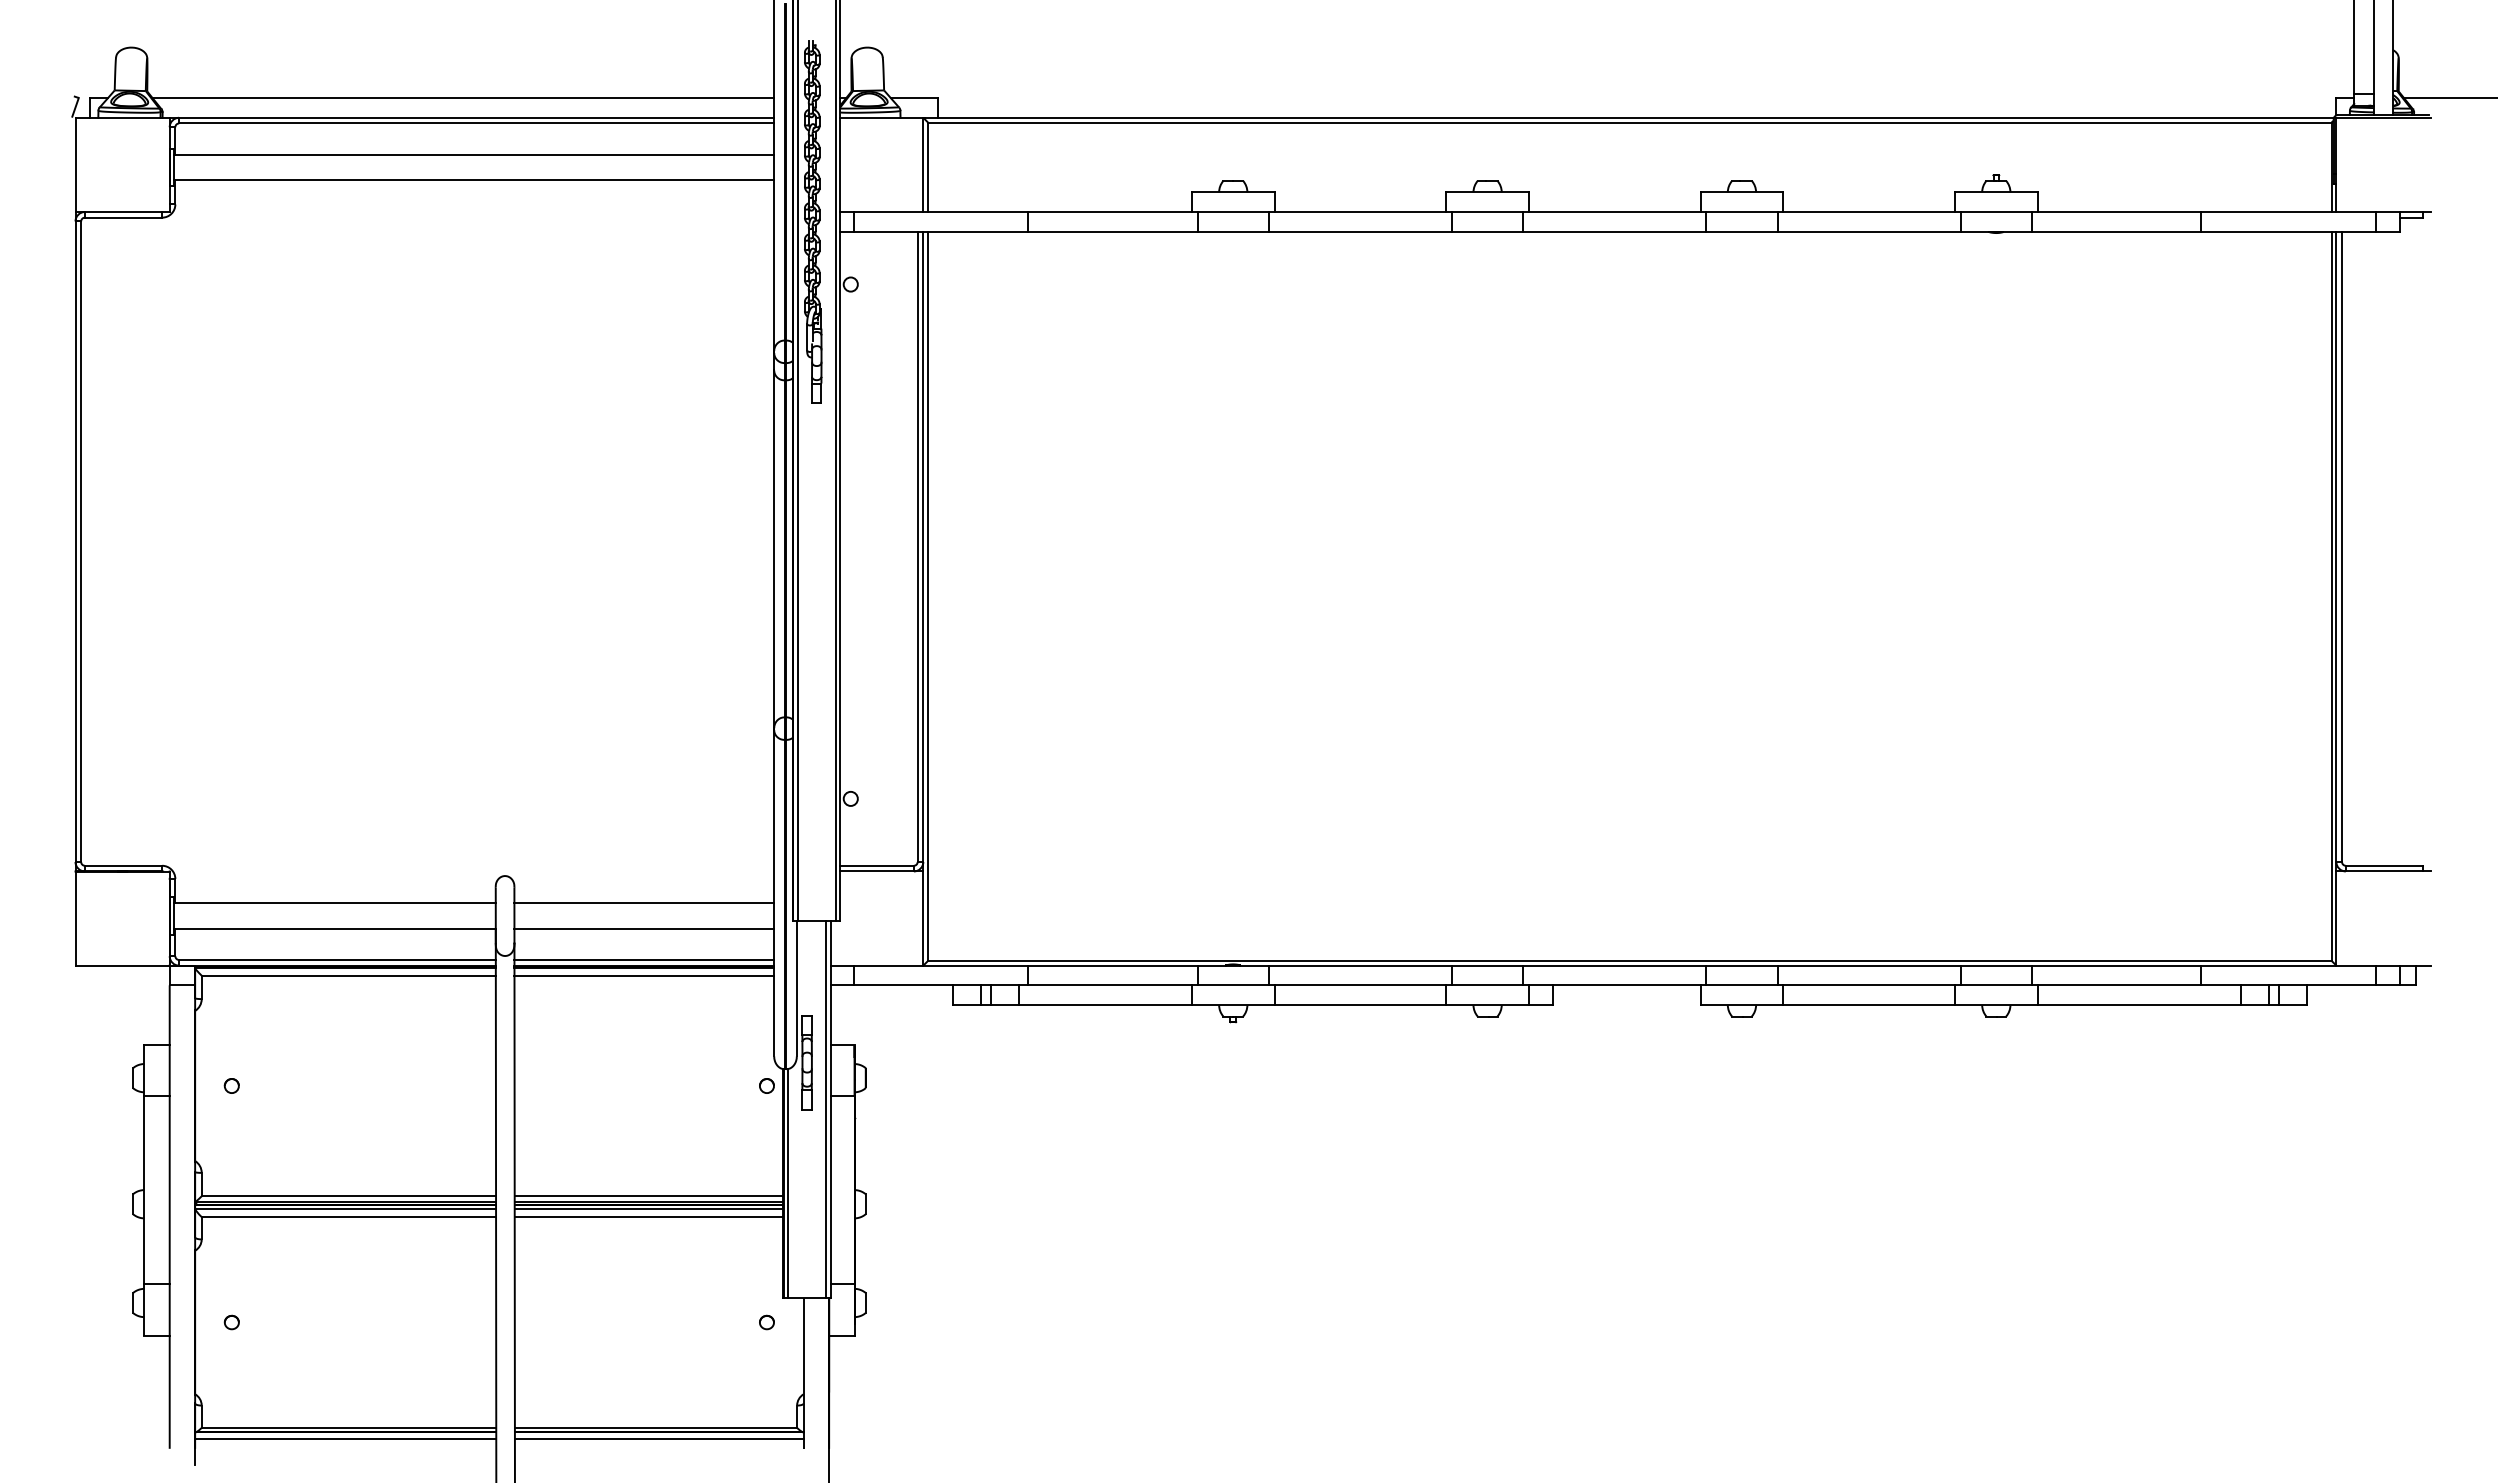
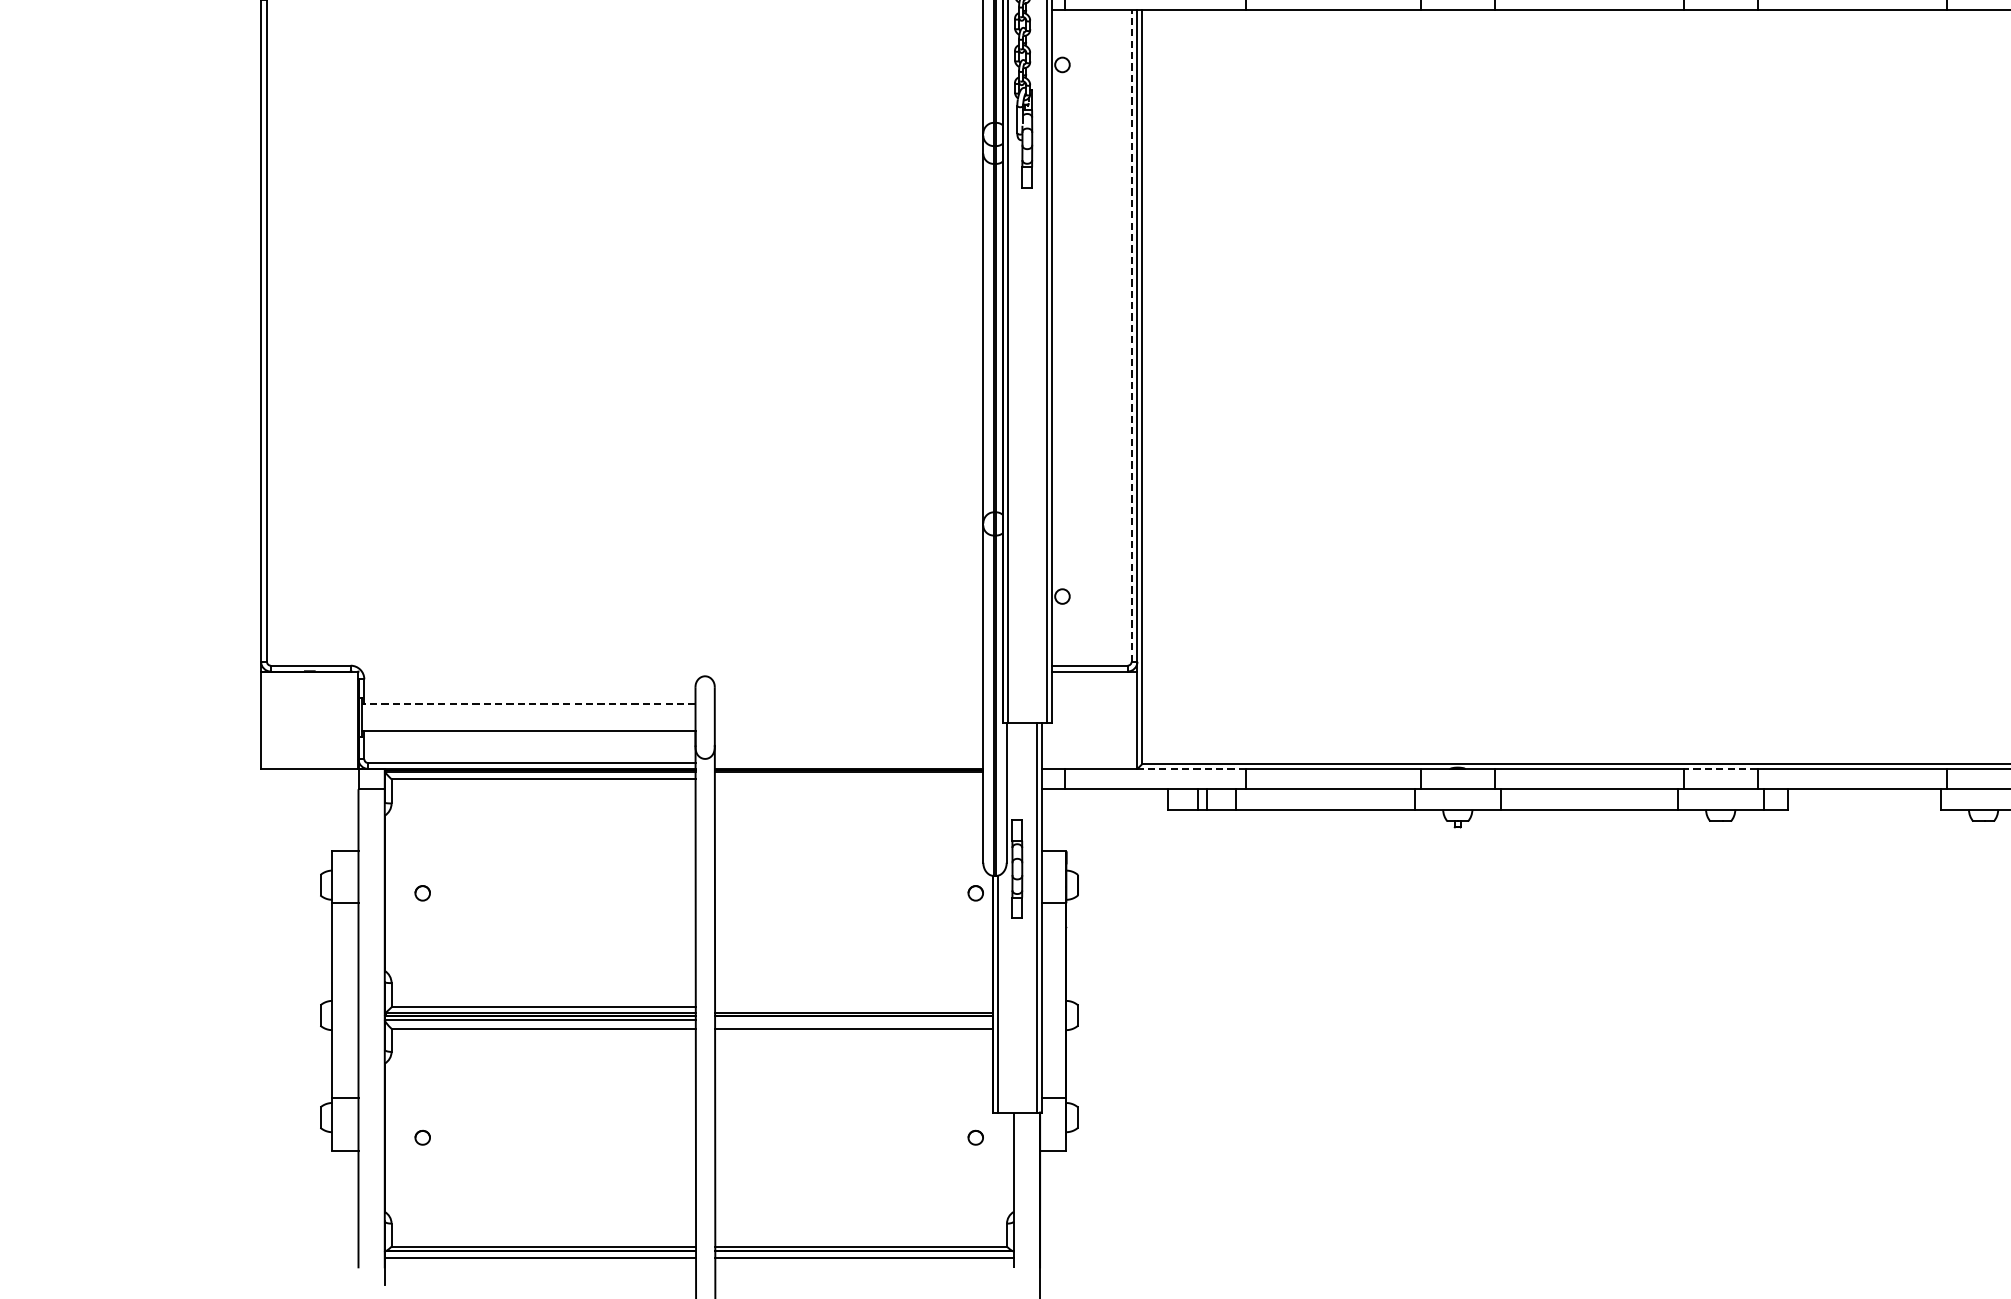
line: (917, 546) -> (1131, 335), solid -> dashed
line: (334, 903) -> (528, 704), solid -> dashed
line: (644, 903) -> (849, 704), removed
line: (644, 928) -> (849, 730), removed
line: (644, 959) -> (849, 762), removed
line: (975, 965) -> (1191, 768), solid -> dashed
line: (1487, 965) -> (1720, 768), solid -> dashed
line: (644, 975) -> (849, 779), removed
line: (648, 1196) -> (853, 1007), removed
line: (648, 1208) -> (853, 1019), removed

